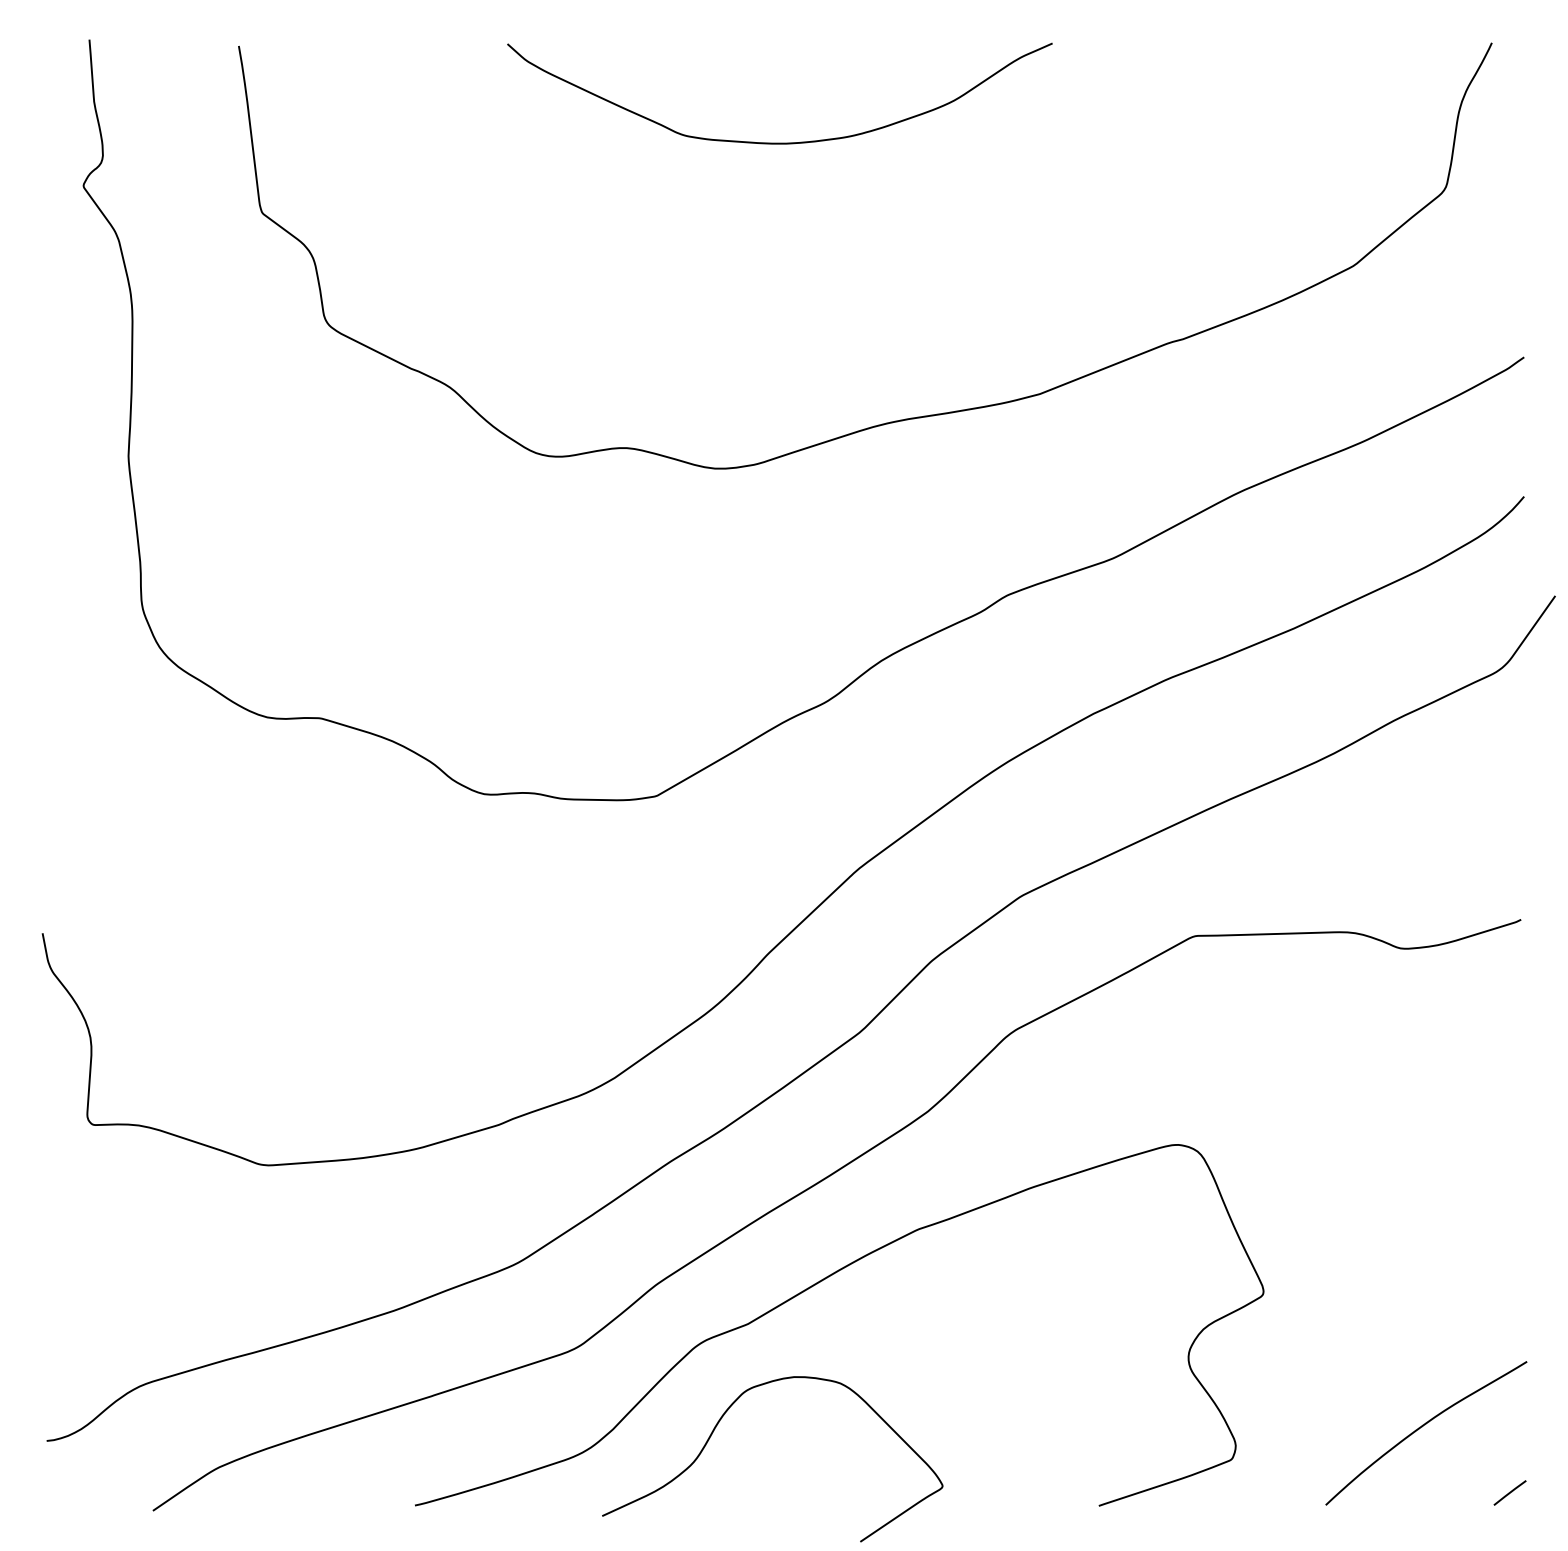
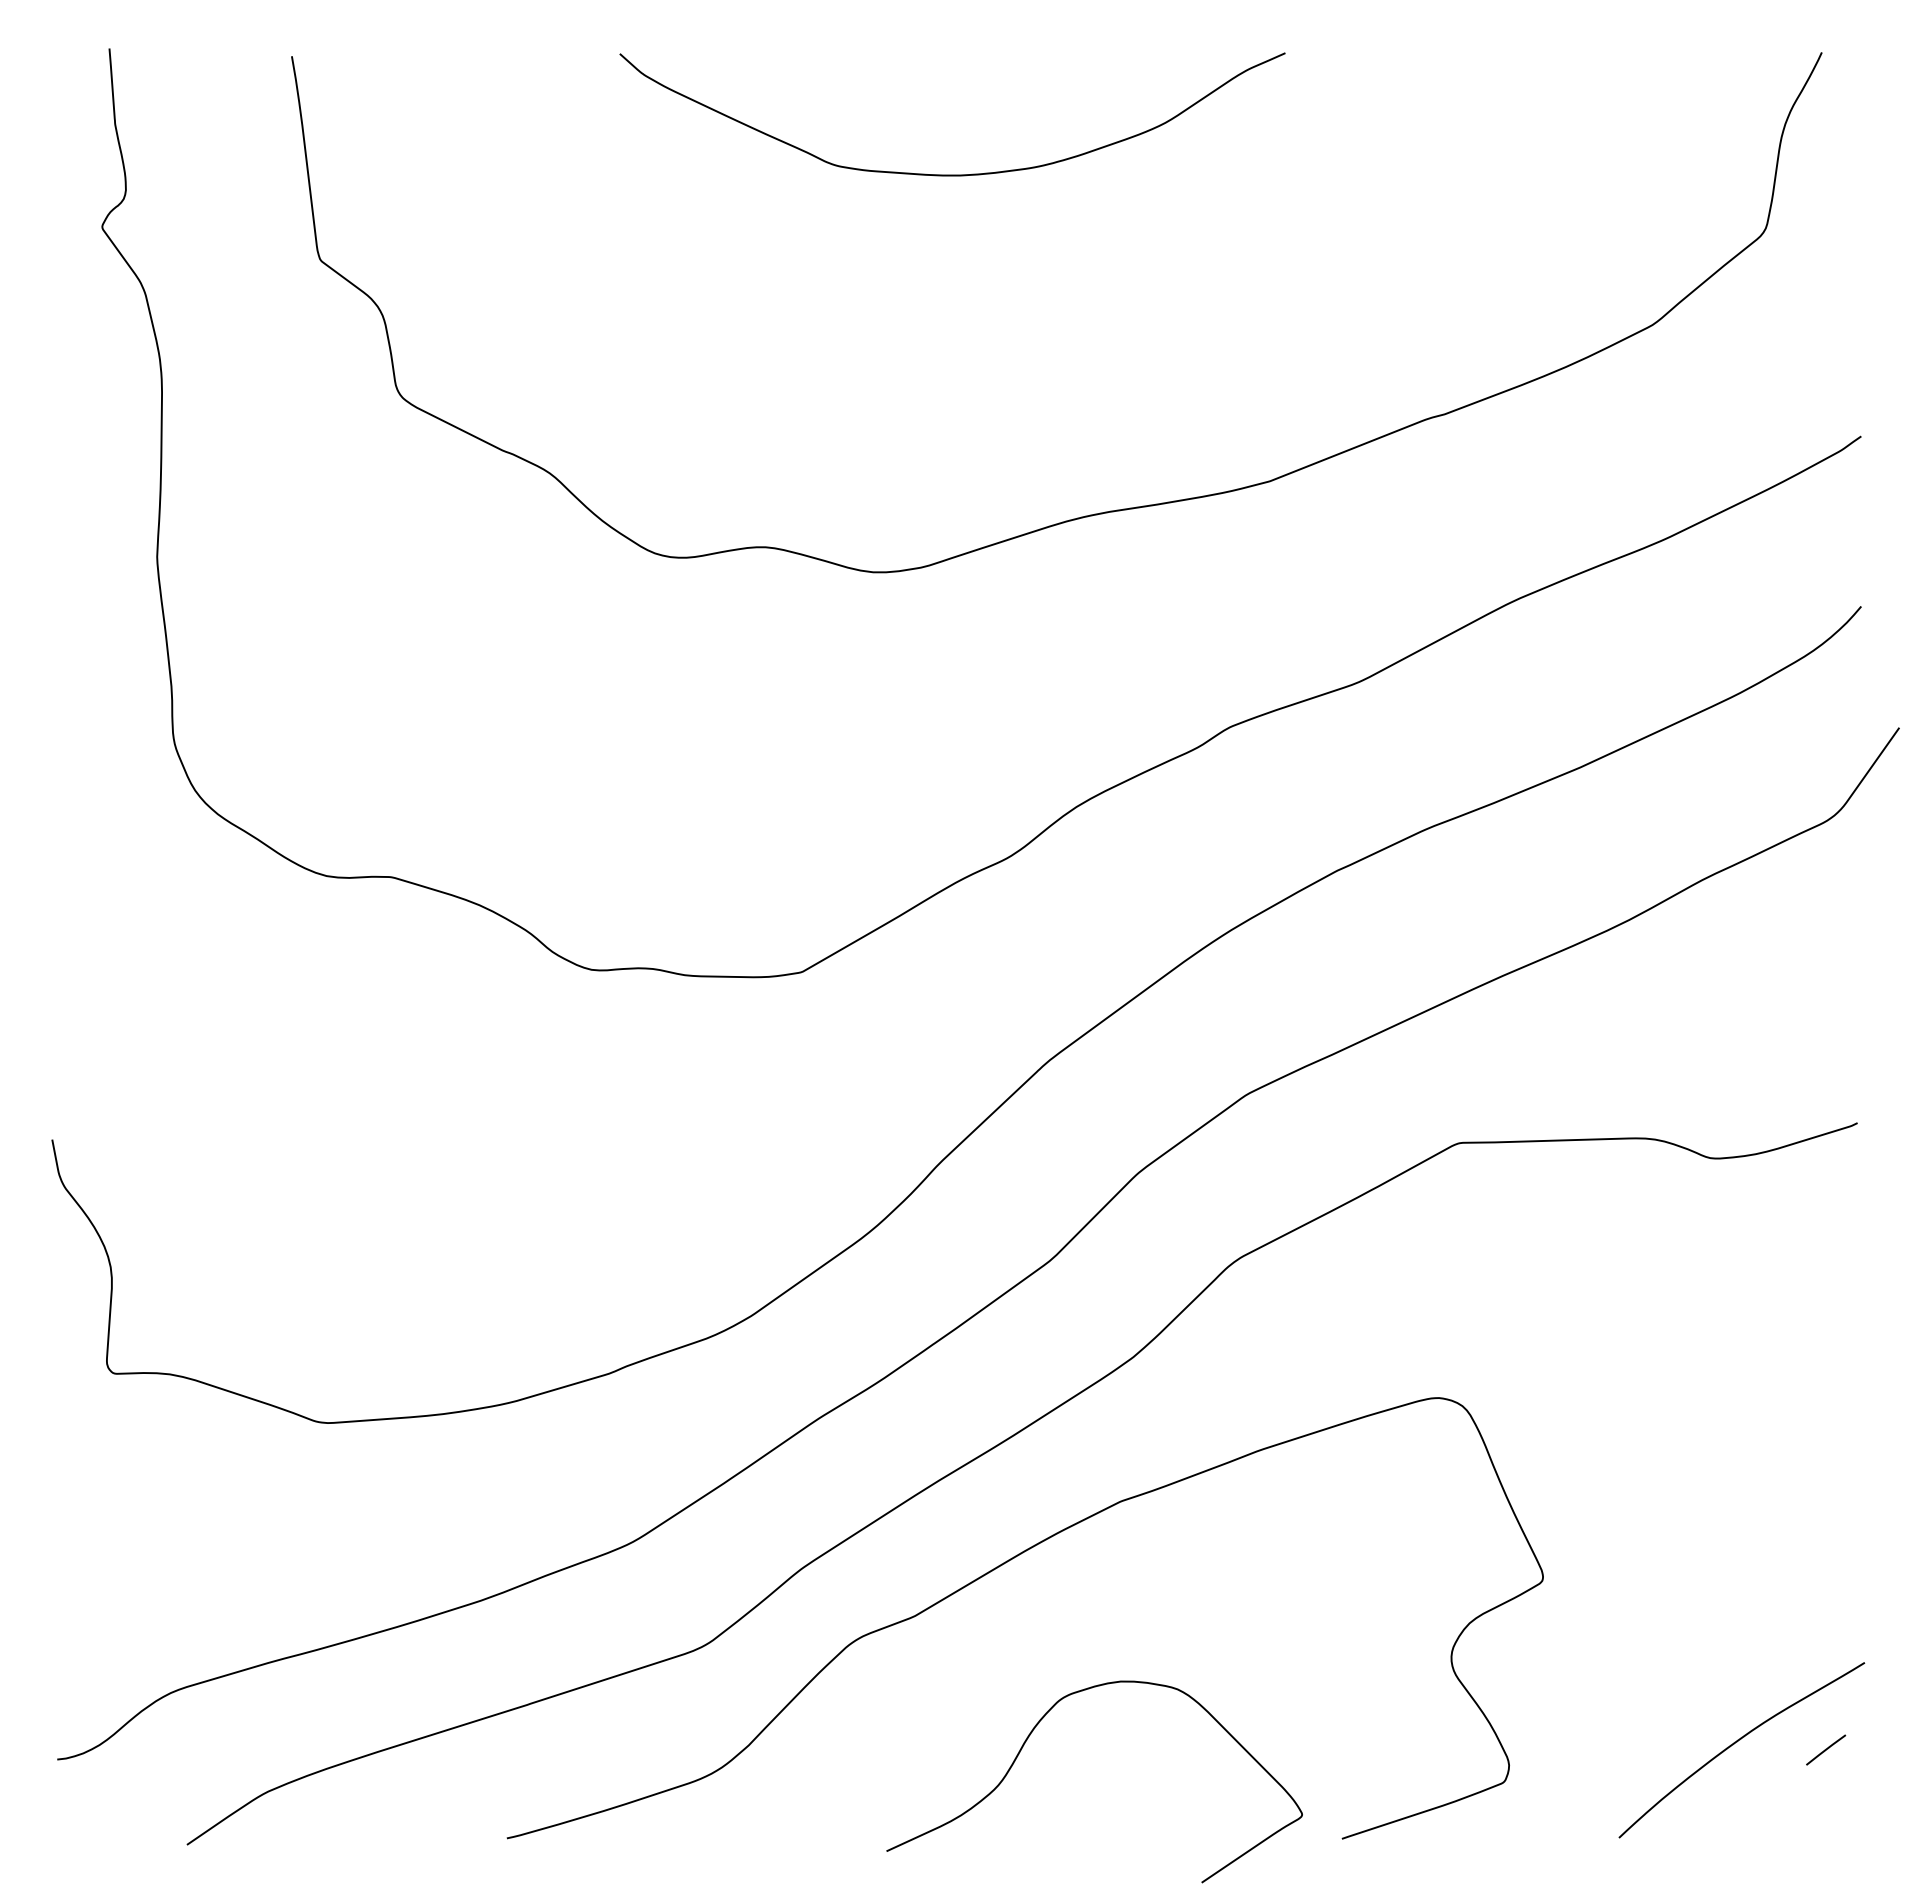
curve: (717, 1425) -> (1027, 1740), moved
line: (1510, 1492) -> (1826, 1749), moved

